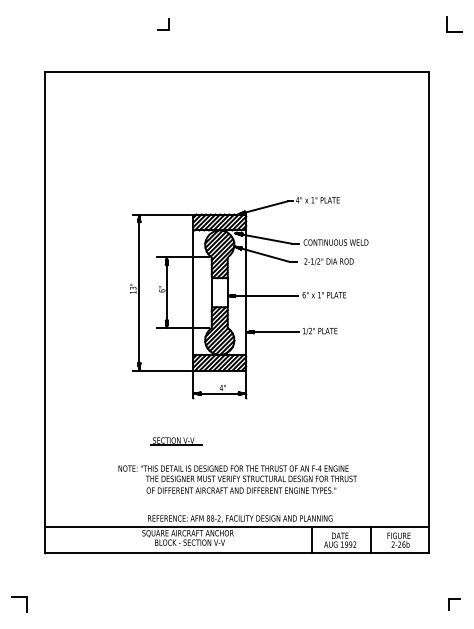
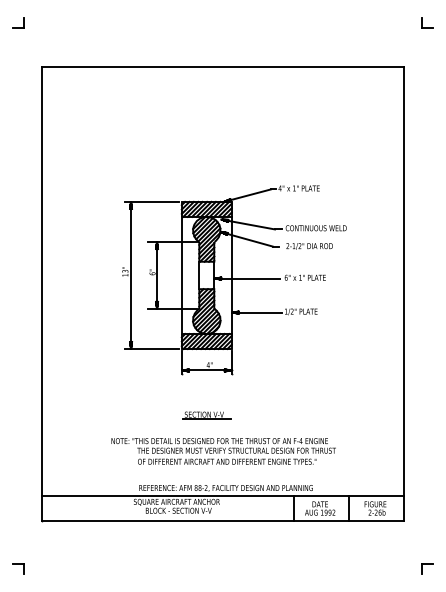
part: (163, 23) -> (18, 22), moved
part: (454, 23) -> (427, 22), size x0.71
part: (175, 441) -> (206, 415), moved
part: (19, 603) -> (18, 568), size x0.71

